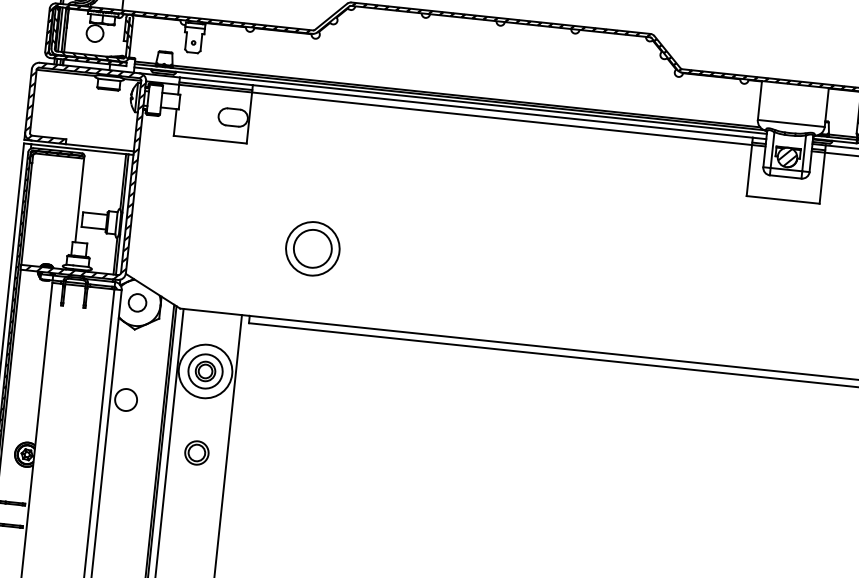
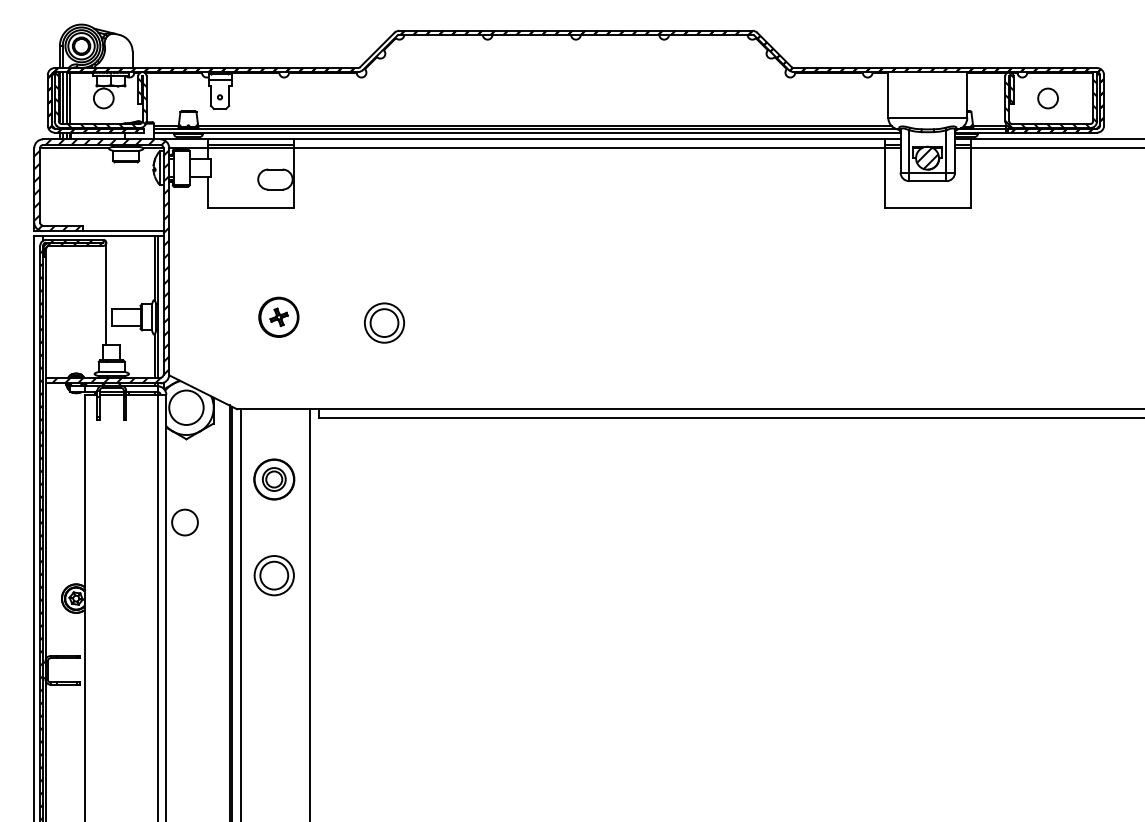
part: (223, 233) -> (278, 316), added
part: (312, 248) -> (384, 322), size x0.62
circle: (137, 302) -> (186, 407), size x1.67
circle: (204, 371) -> (273, 479), size x0.62
part: (196, 452) -> (273, 575), size x1.43

